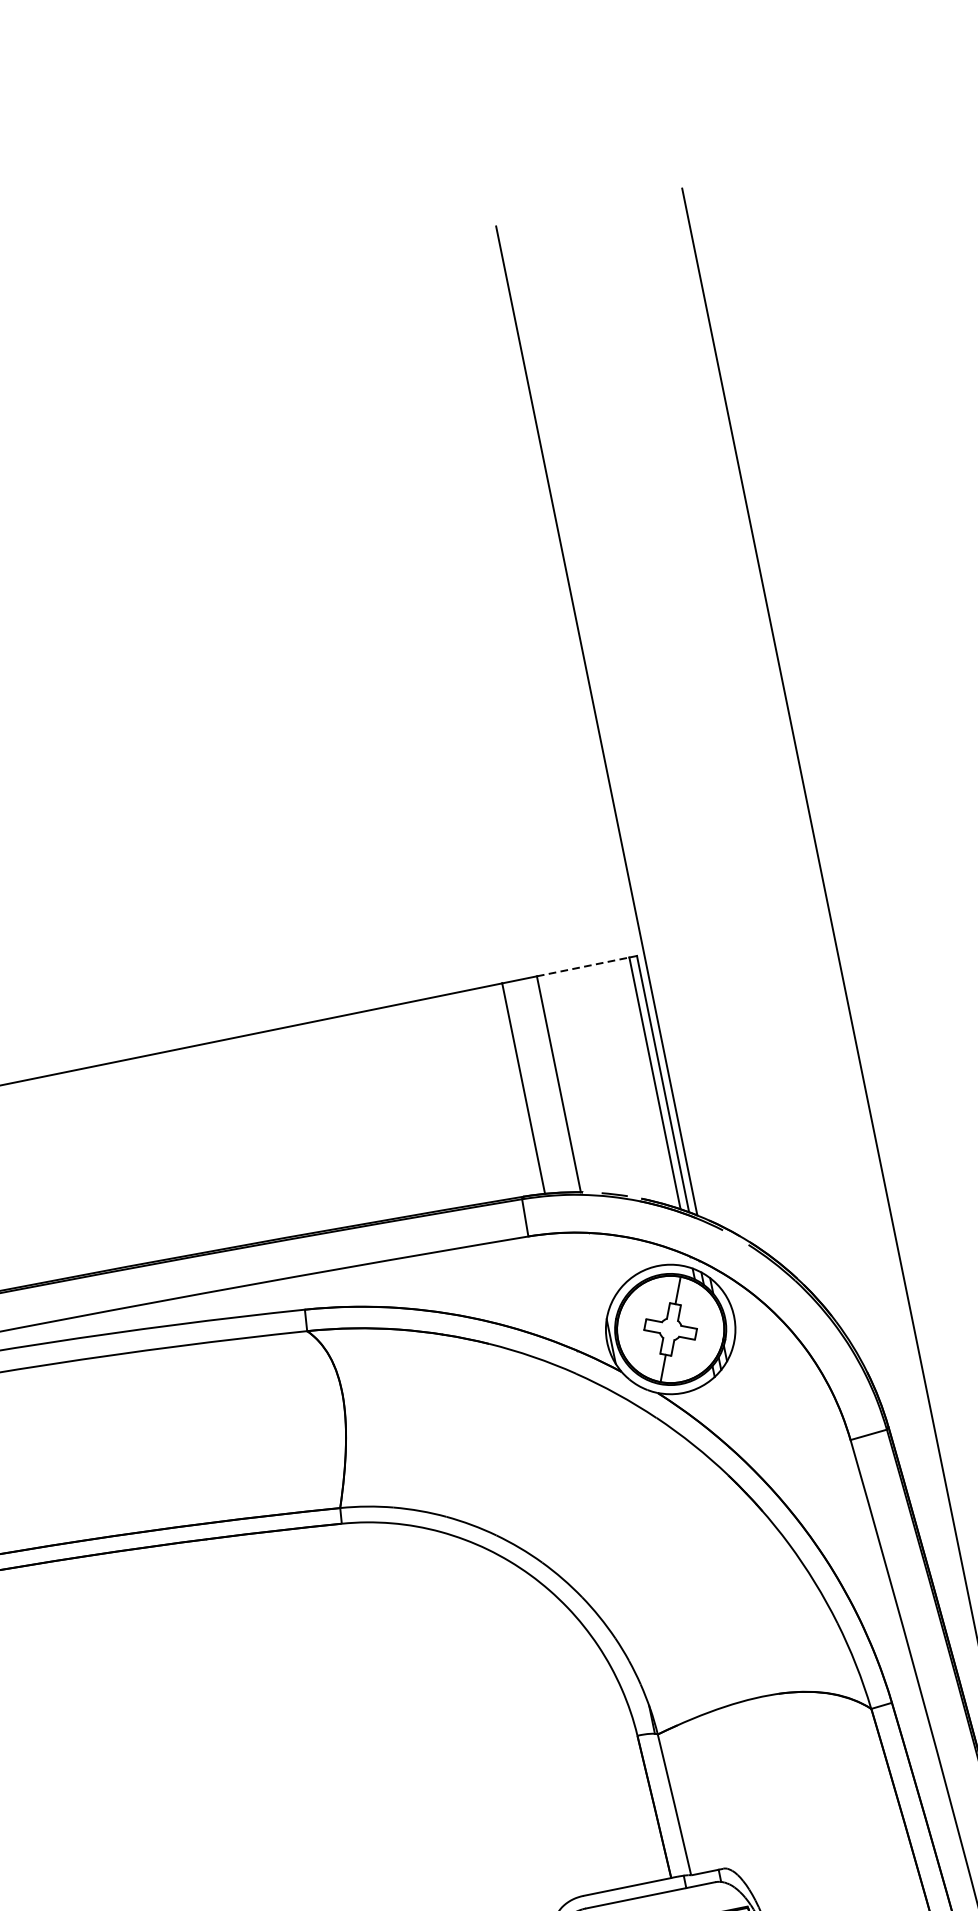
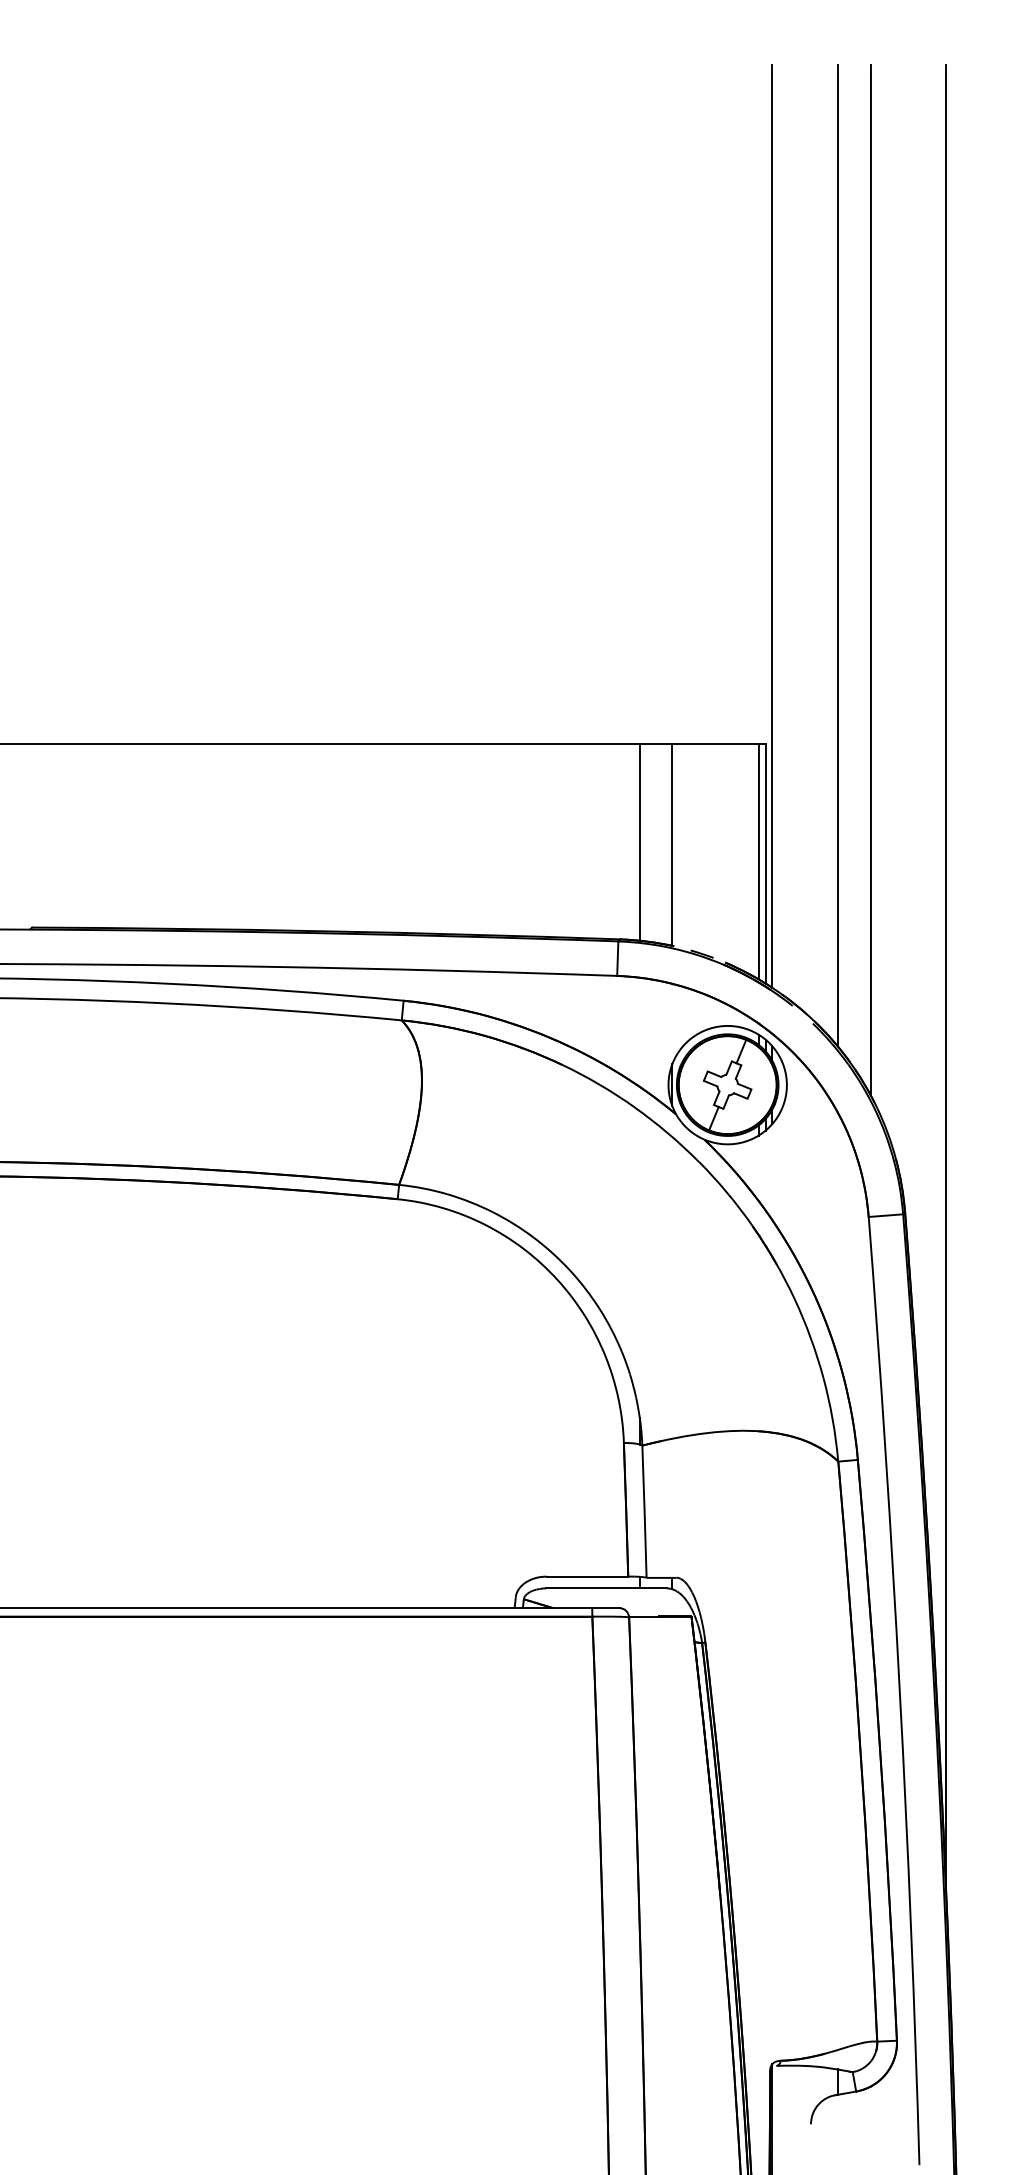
line: (672, 737) -> (837, 555), added
line: (714, 757) -> (871, 580), added
line: (583, 966) -> (715, 744), dashed -> solid

